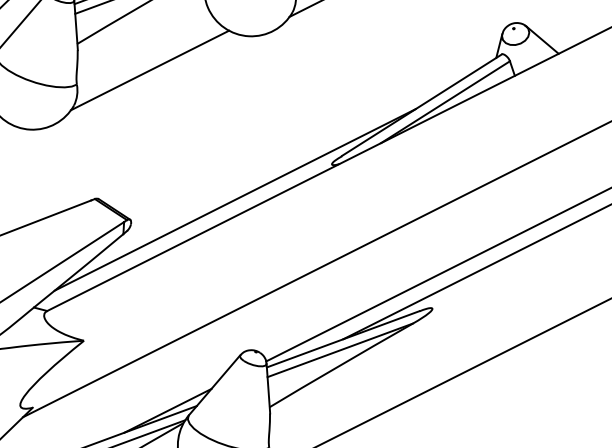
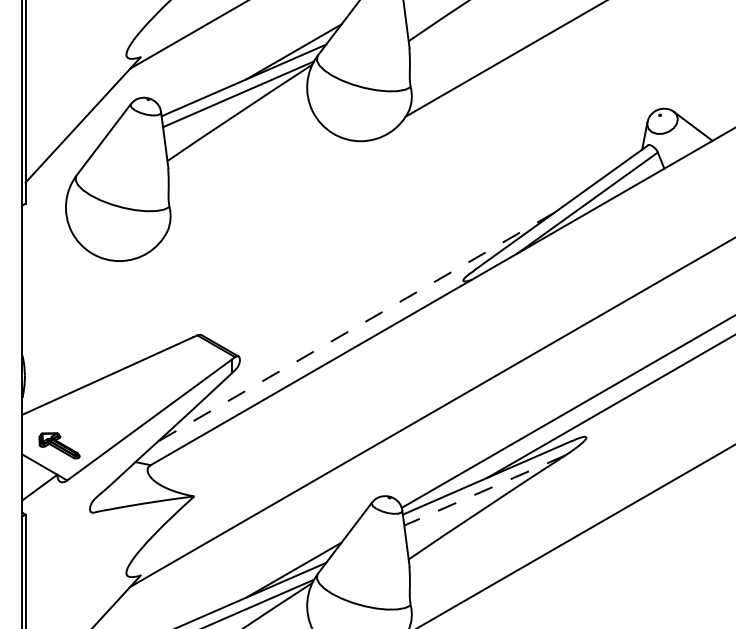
line: (150, 70) -> (251, 186), removed
line: (235, 200) -> (356, 327), solid -> dashed
line: (340, 350) -> (484, 490), solid -> dashed

